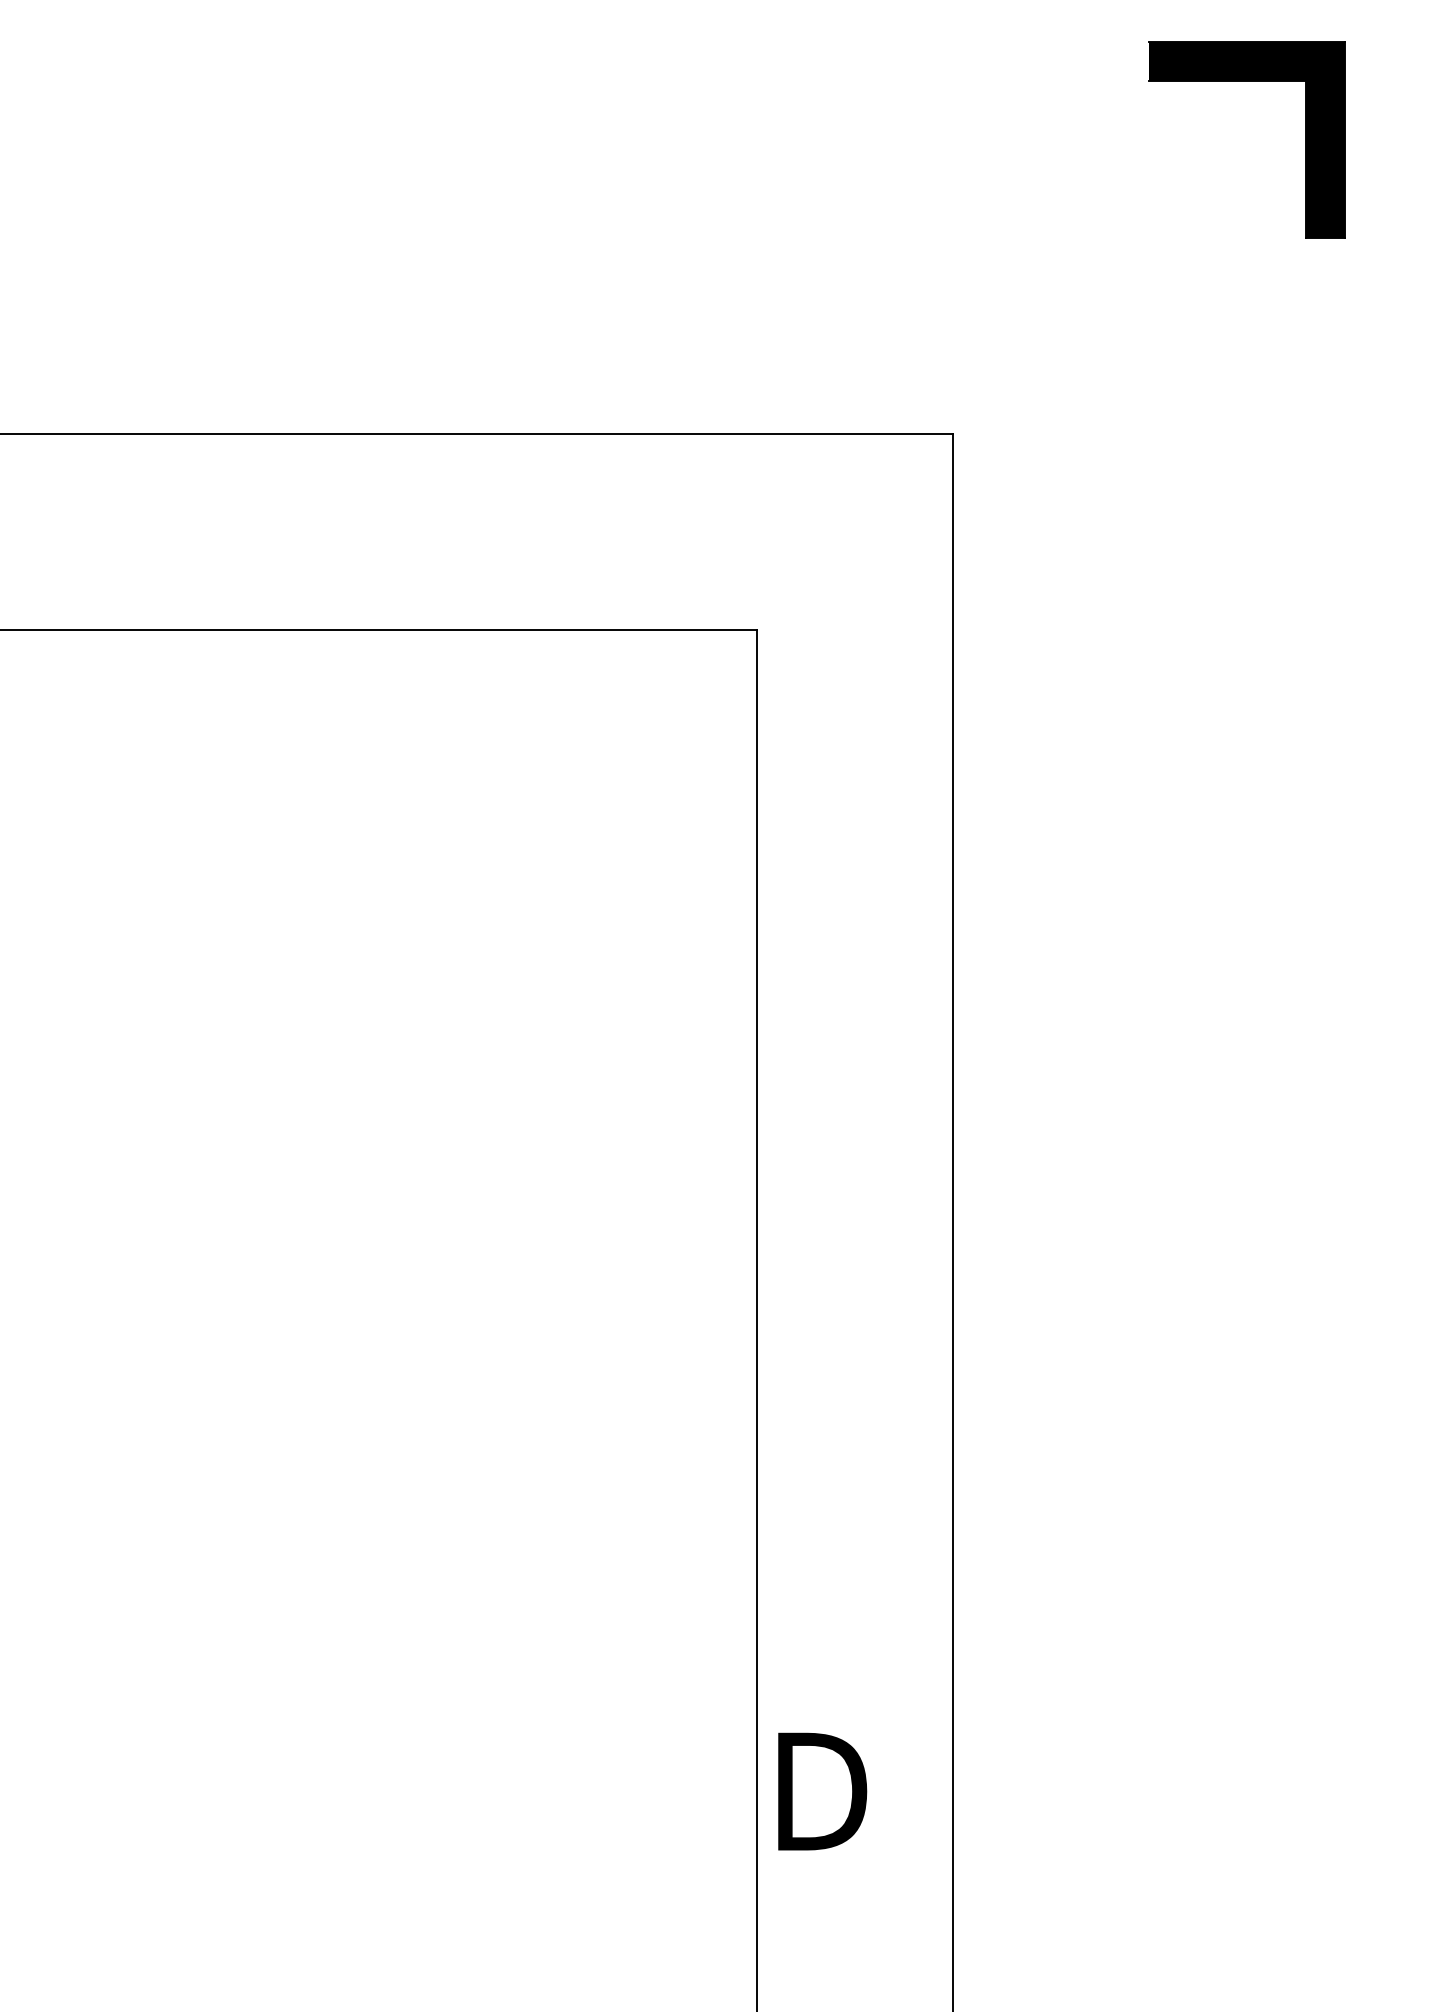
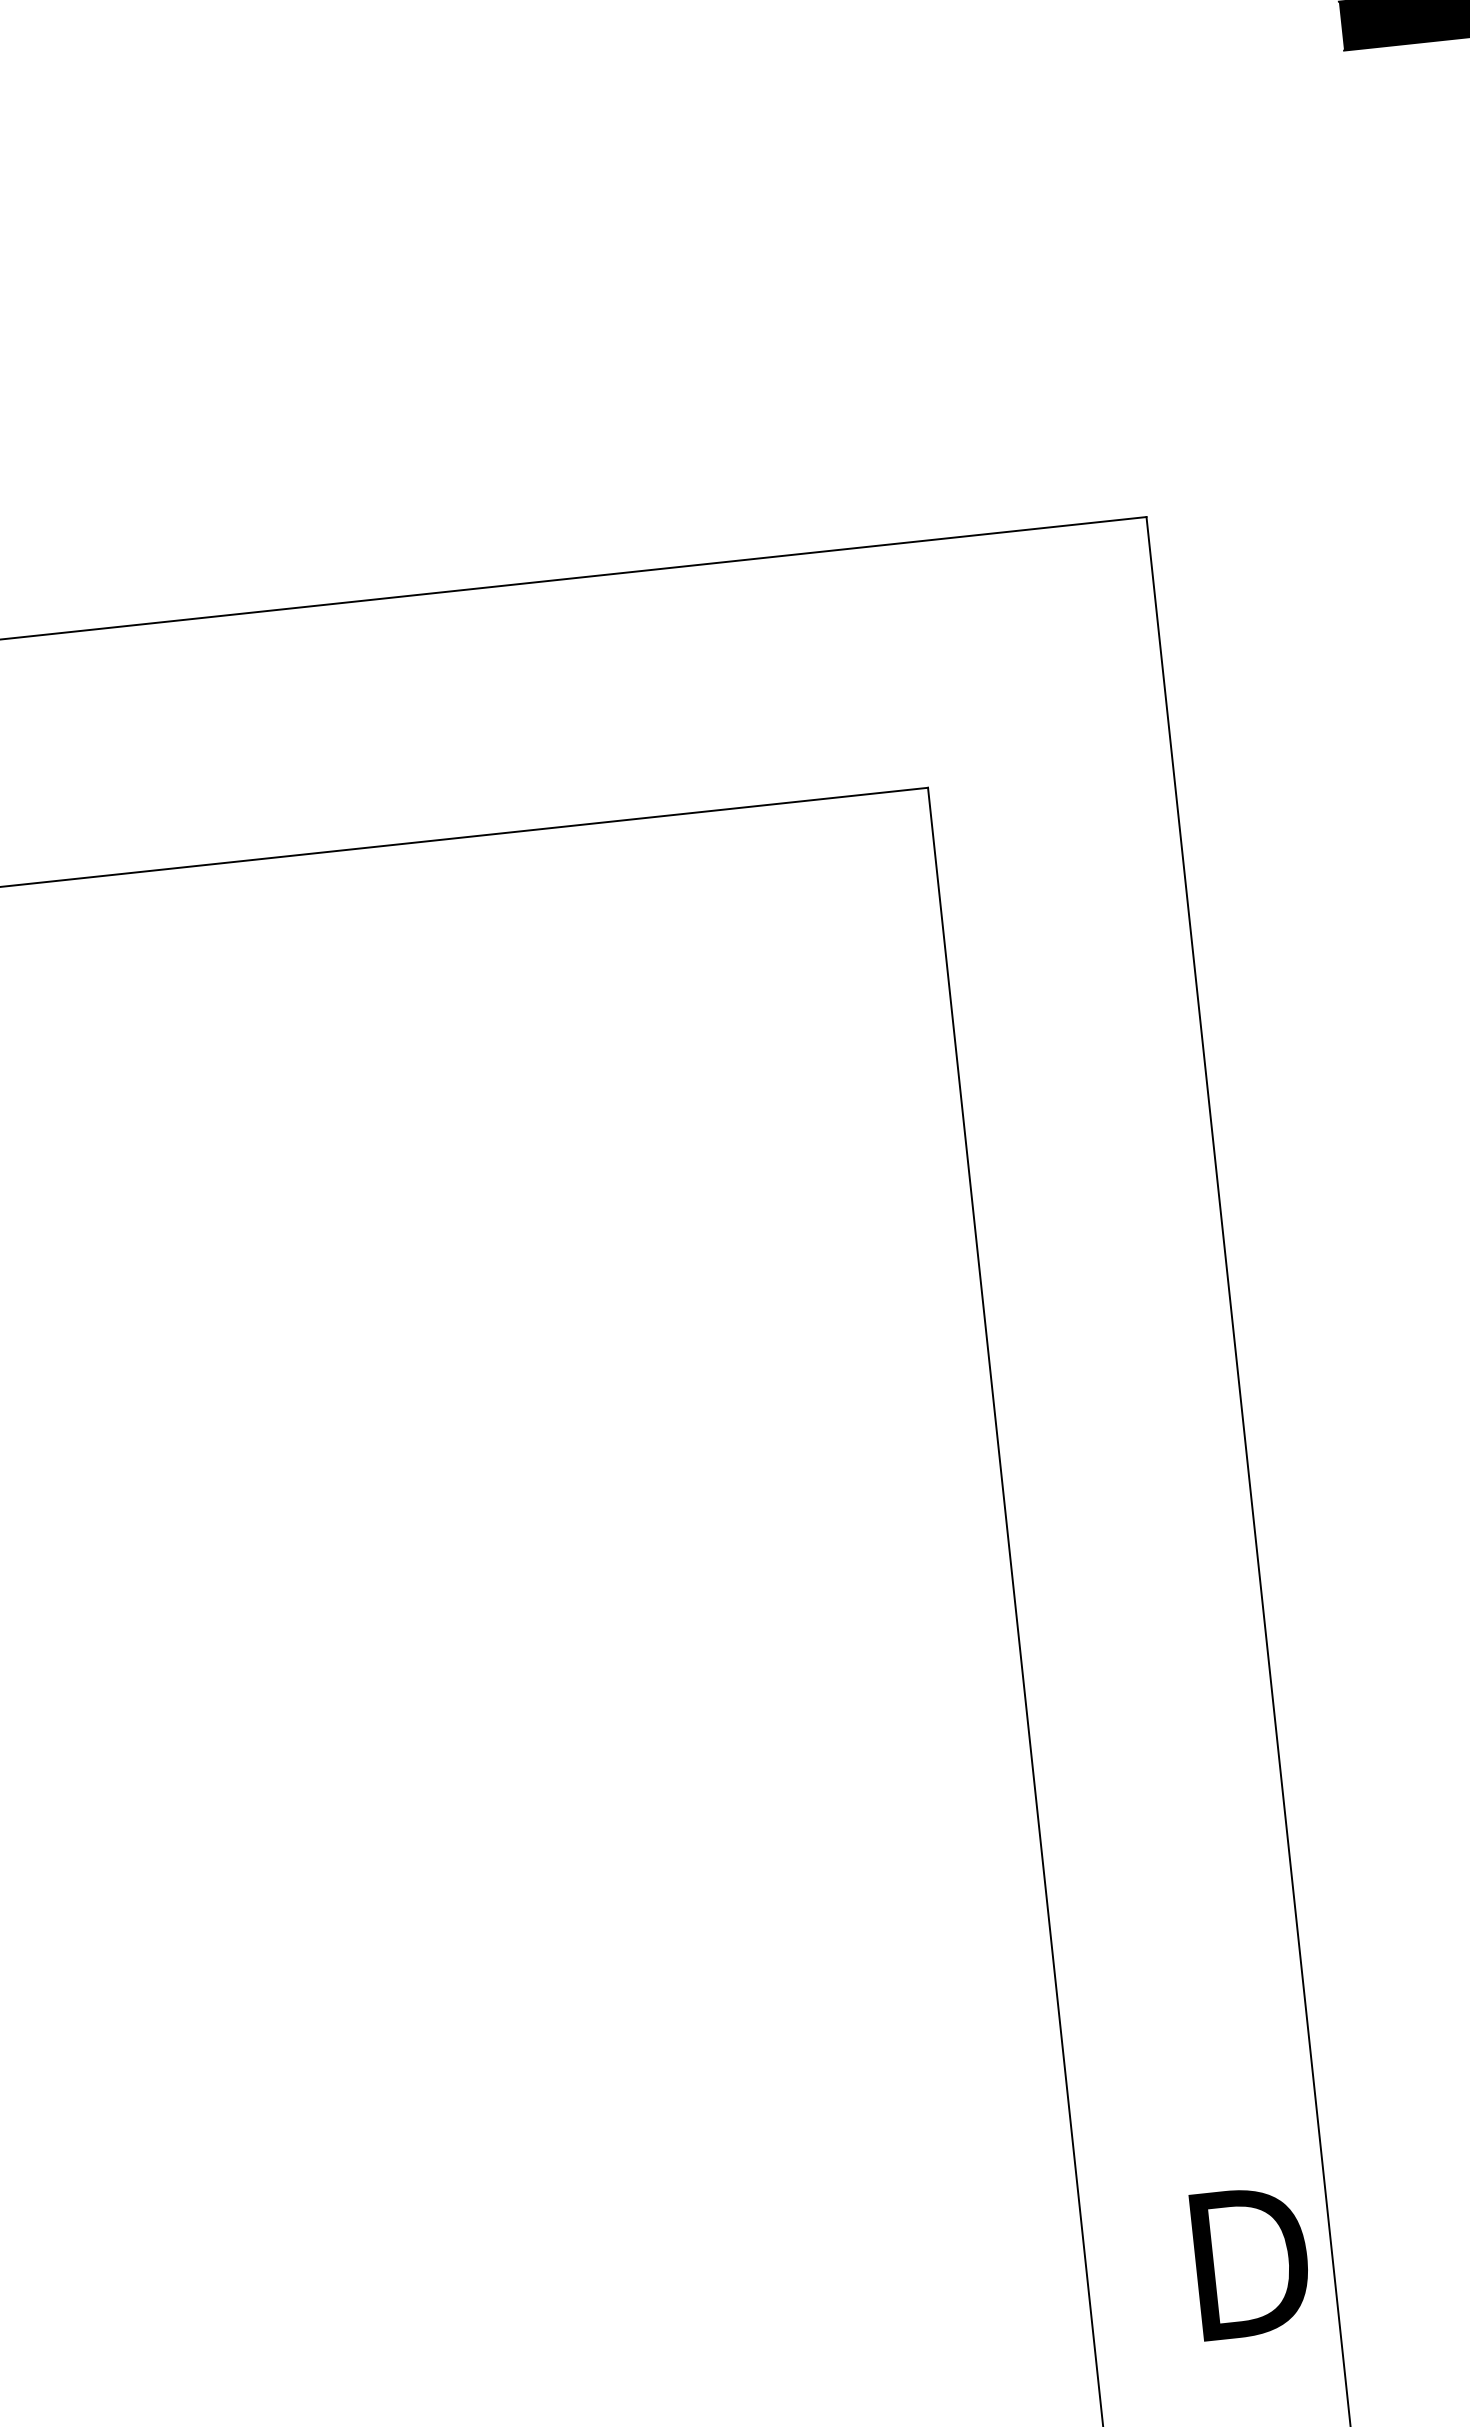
text: (822, 1791) -> (1251, 2262), moved

